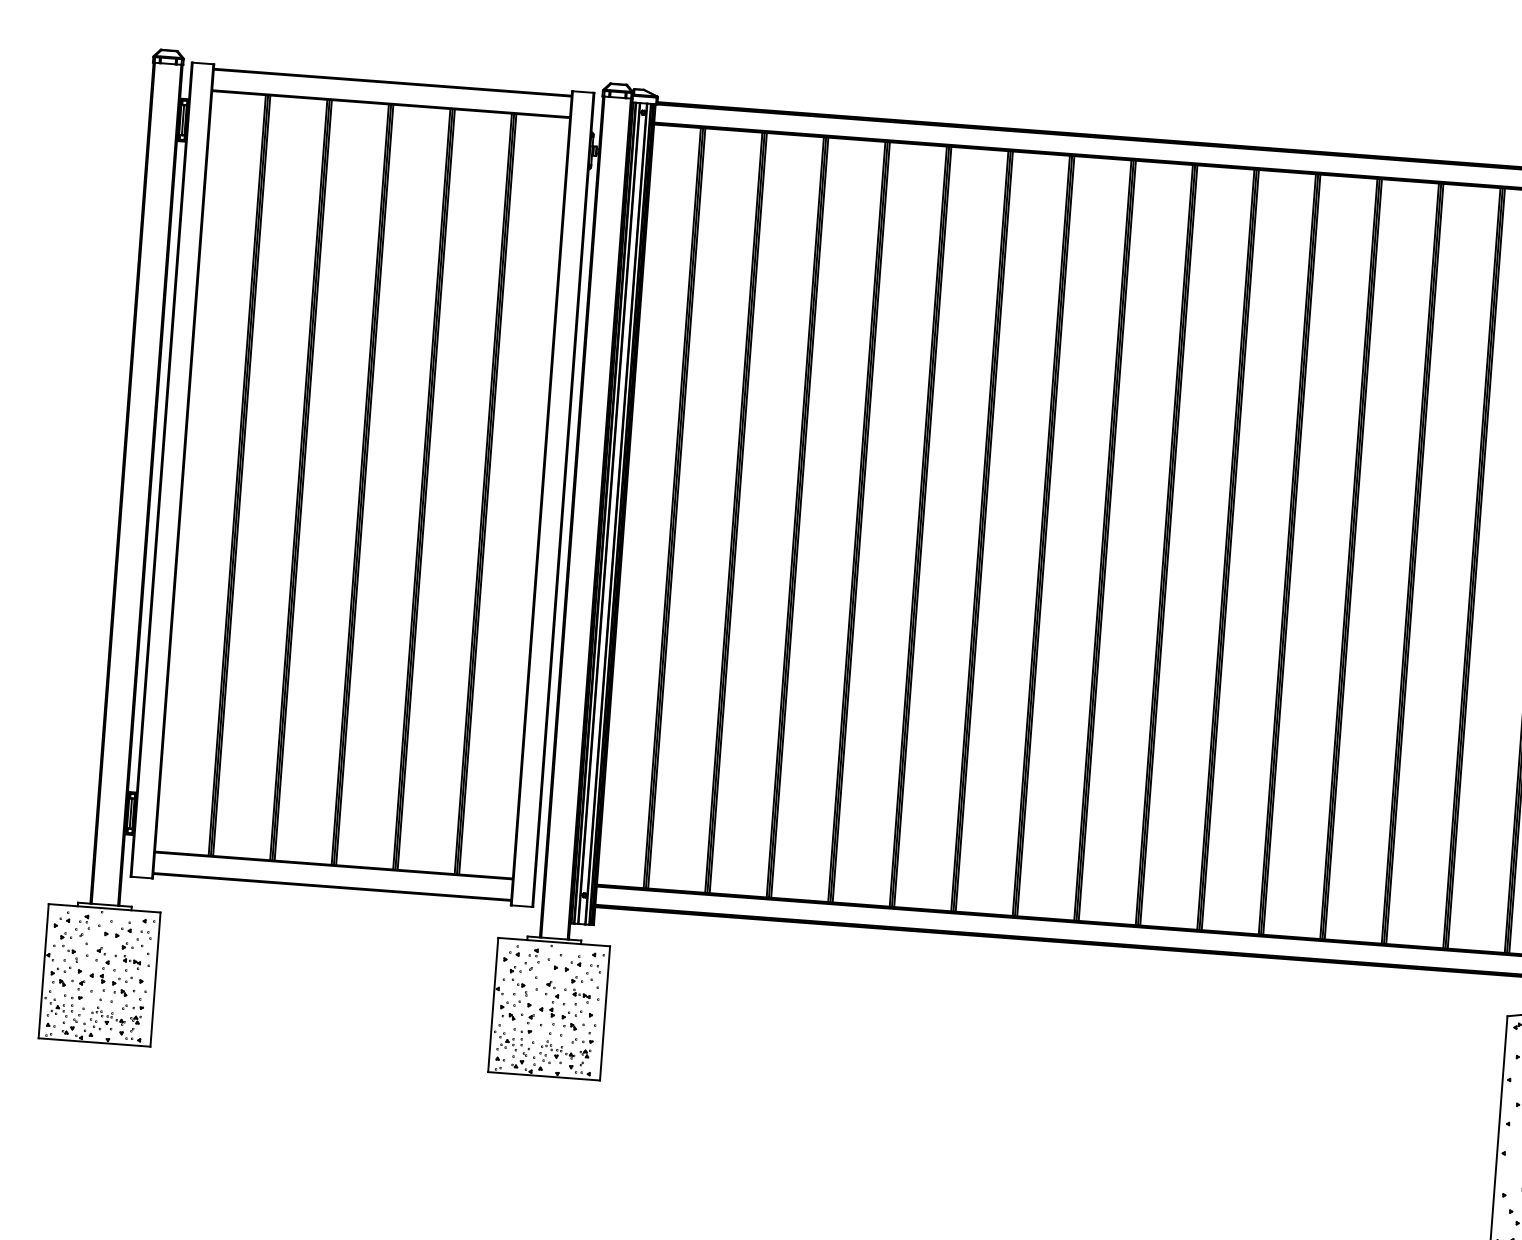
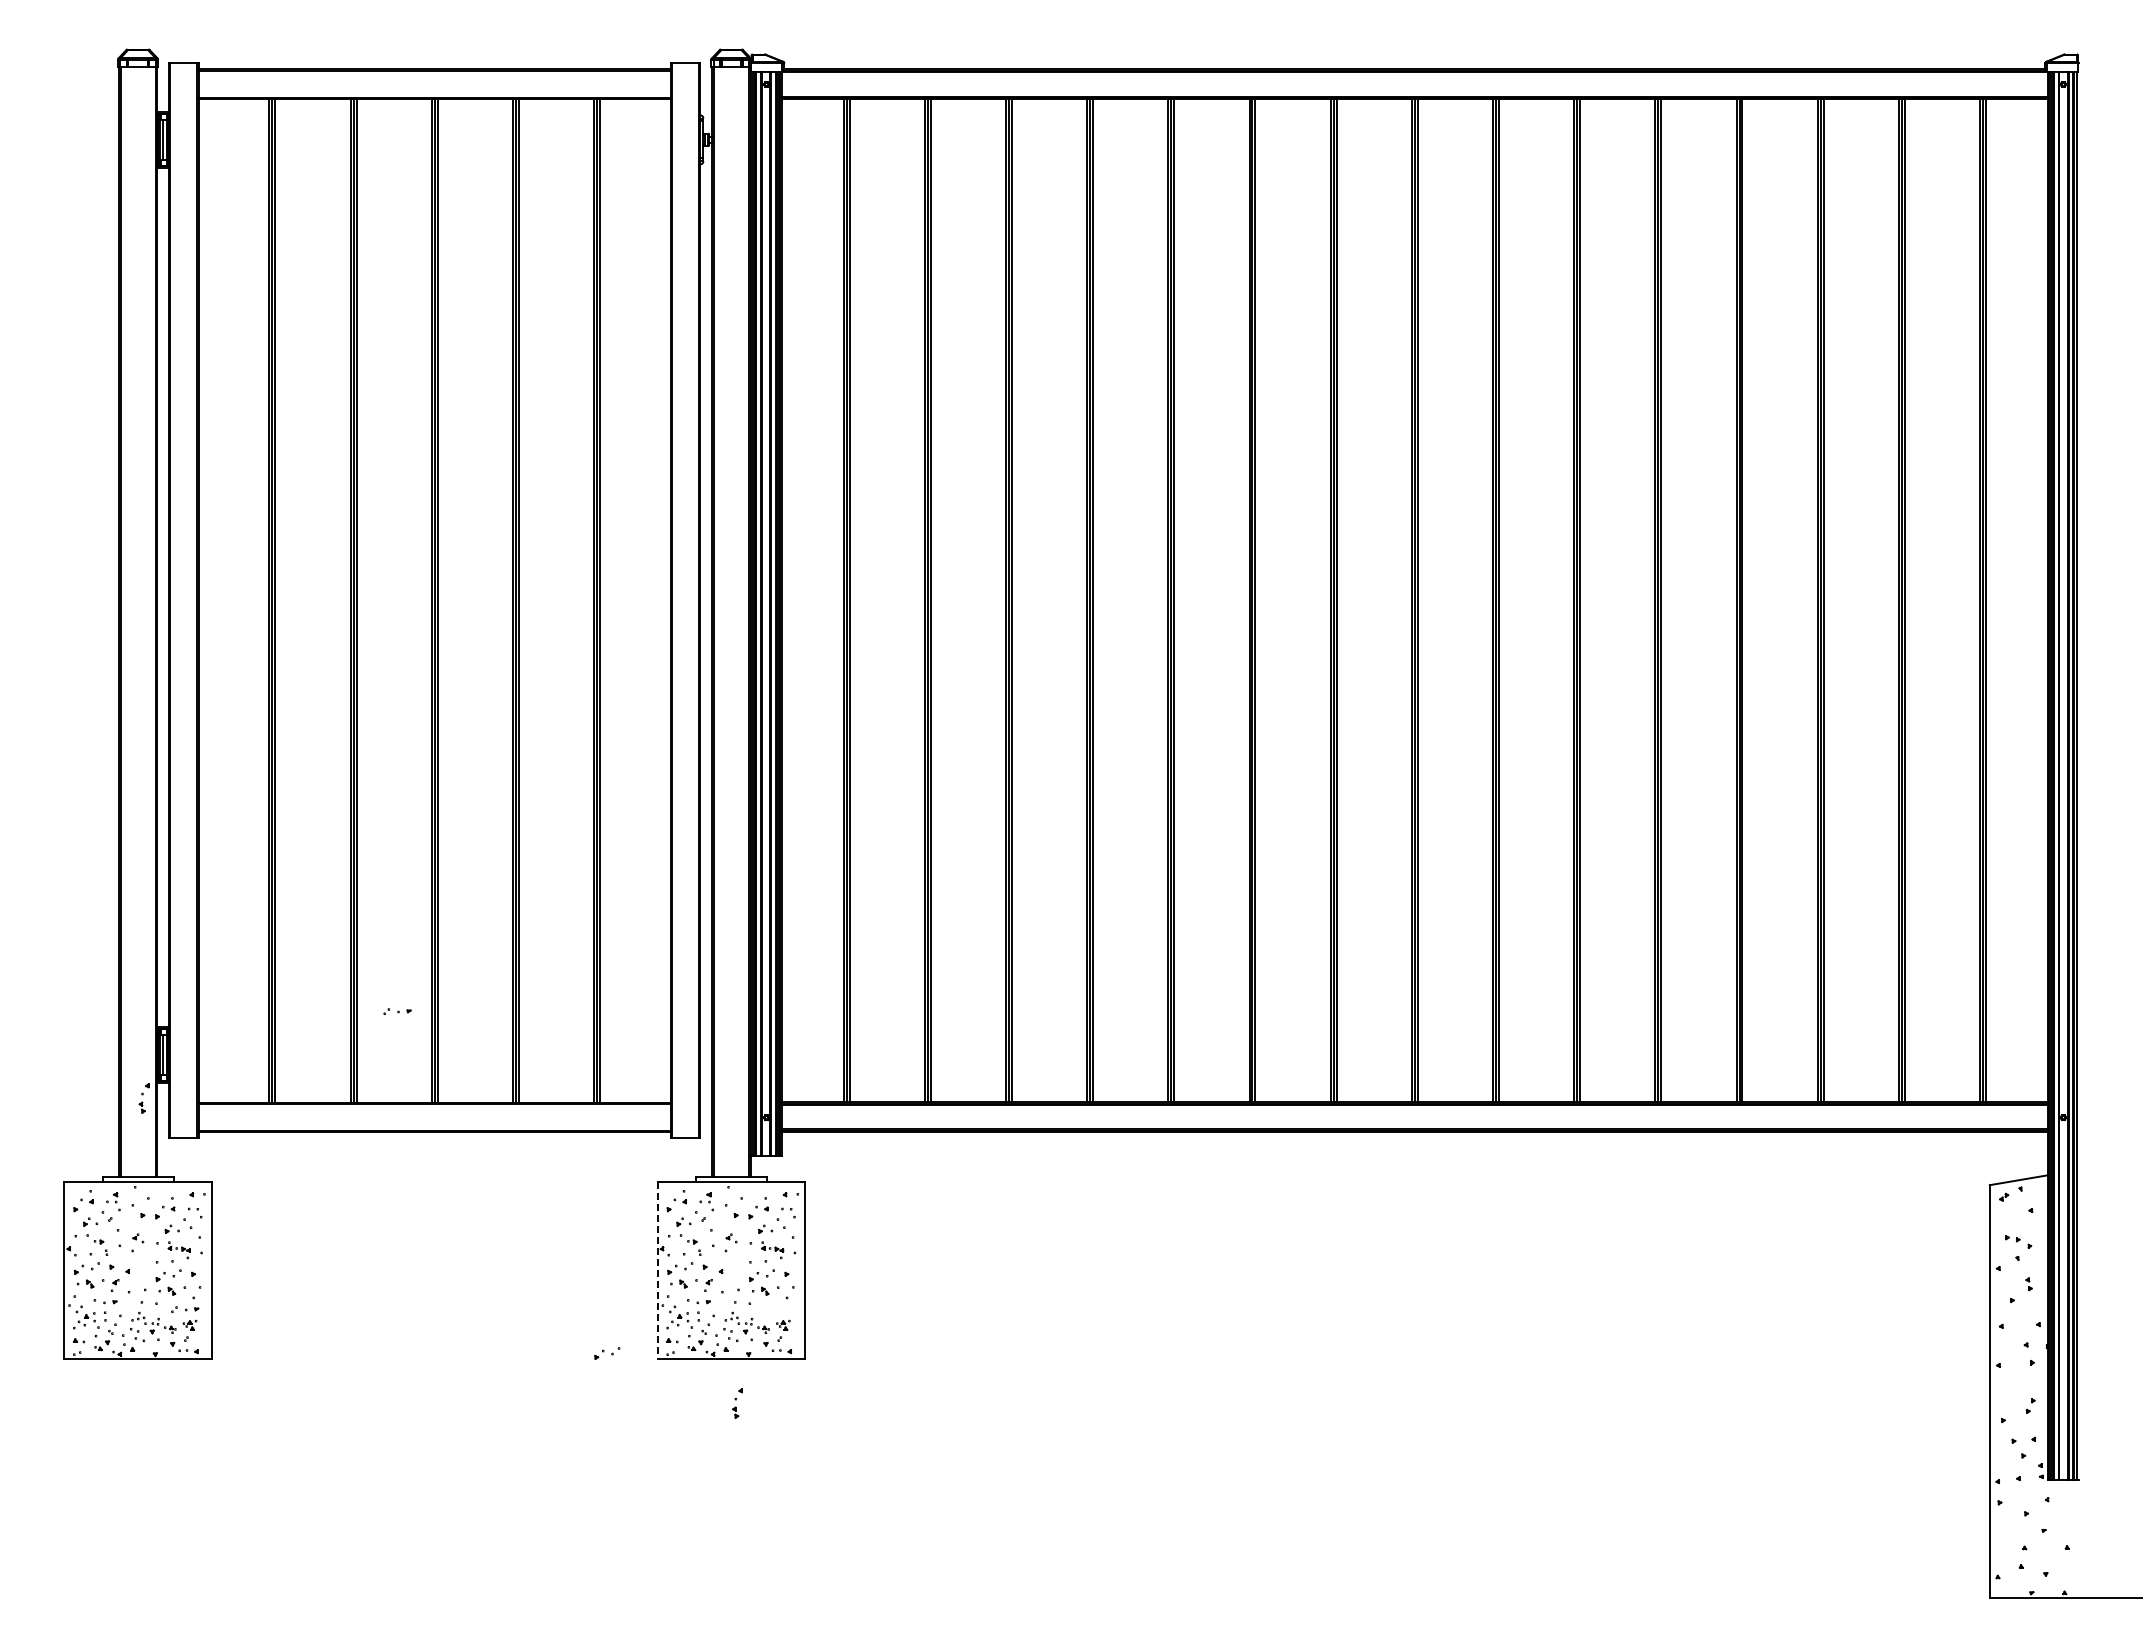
part: (103, 971) -> (143, 1098), moved
line: (493, 1005) -> (657, 1270), solid -> dashed
part: (554, 1005) -> (737, 1403), moved
part: (582, 1041) -> (397, 1011), moved
part: (450, 1065) -> (607, 1353), added

